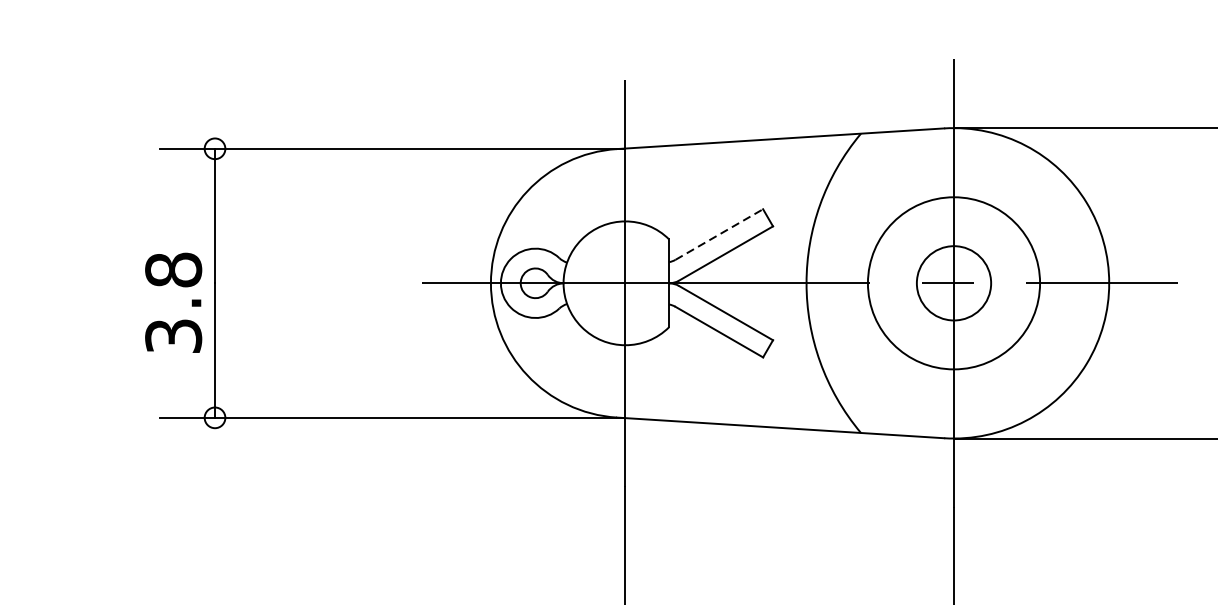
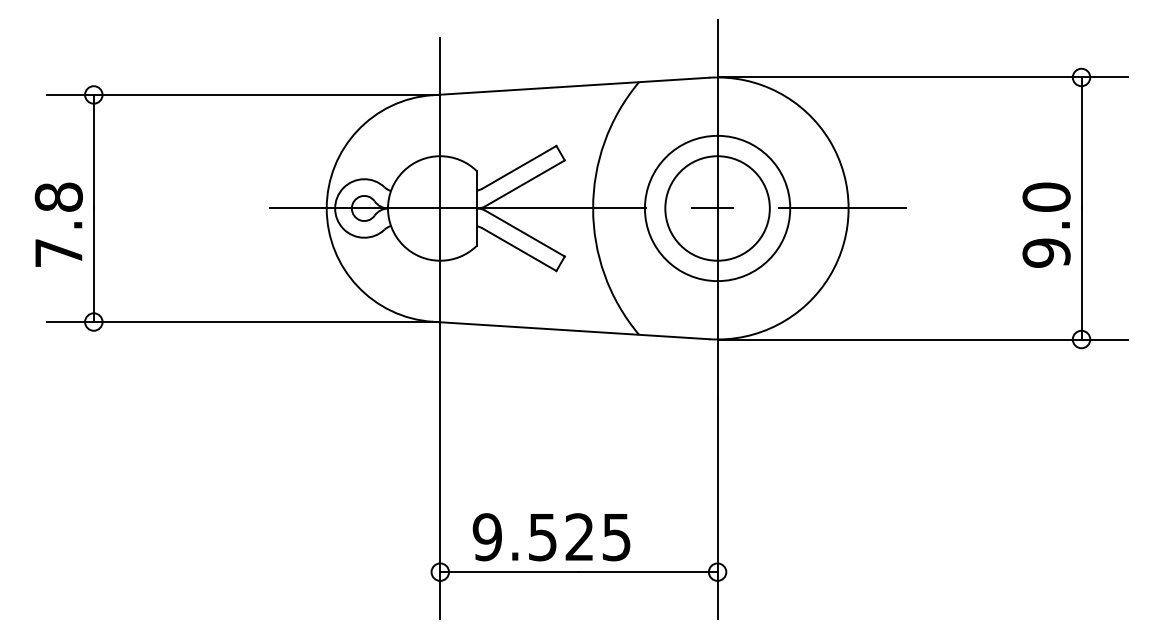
line: (719, 234) -> (519, 167), dashed -> solid
circle: (953, 283) -> (717, 208), size x1.67
text: (173, 336) -> (58, 253), 3.8 -> 7.8

